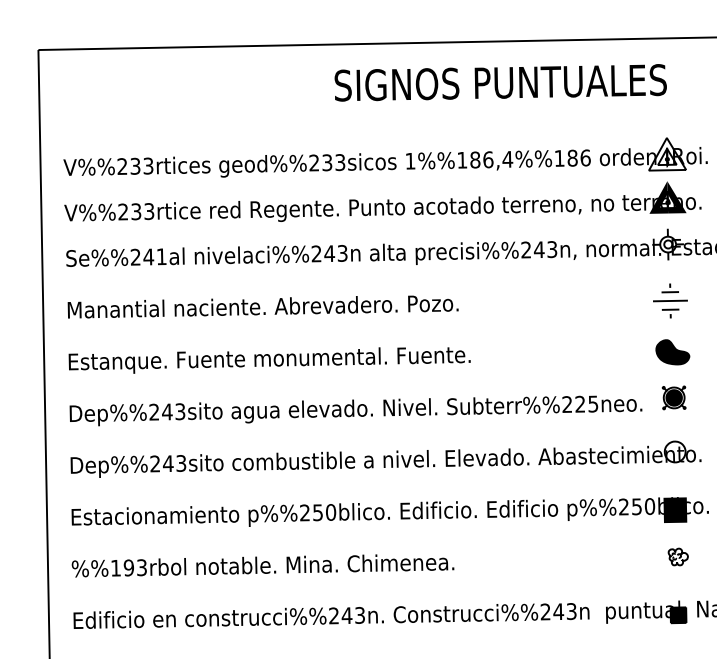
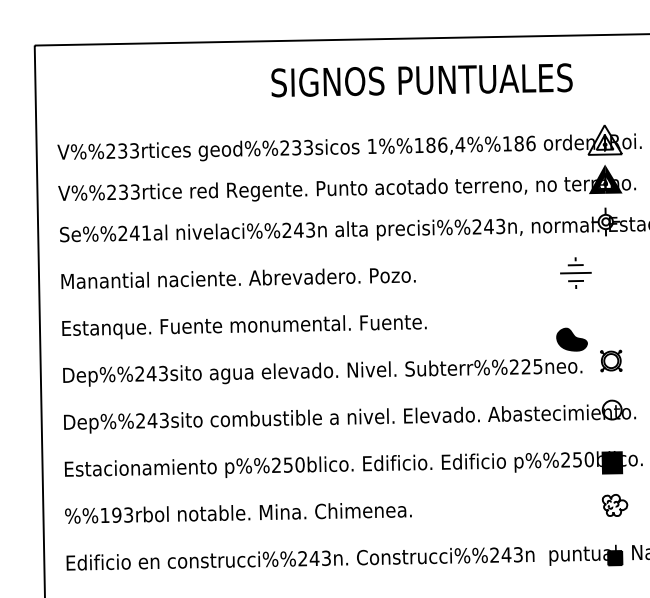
text: (500, 83) -> (421, 80), moved
part: (670, 300) -> (575, 272), moved
part: (672, 352) -> (571, 339), moved
fill: (674, 398) -> (611, 361), removed
part: (677, 556) -> (614, 504), size x1.4

